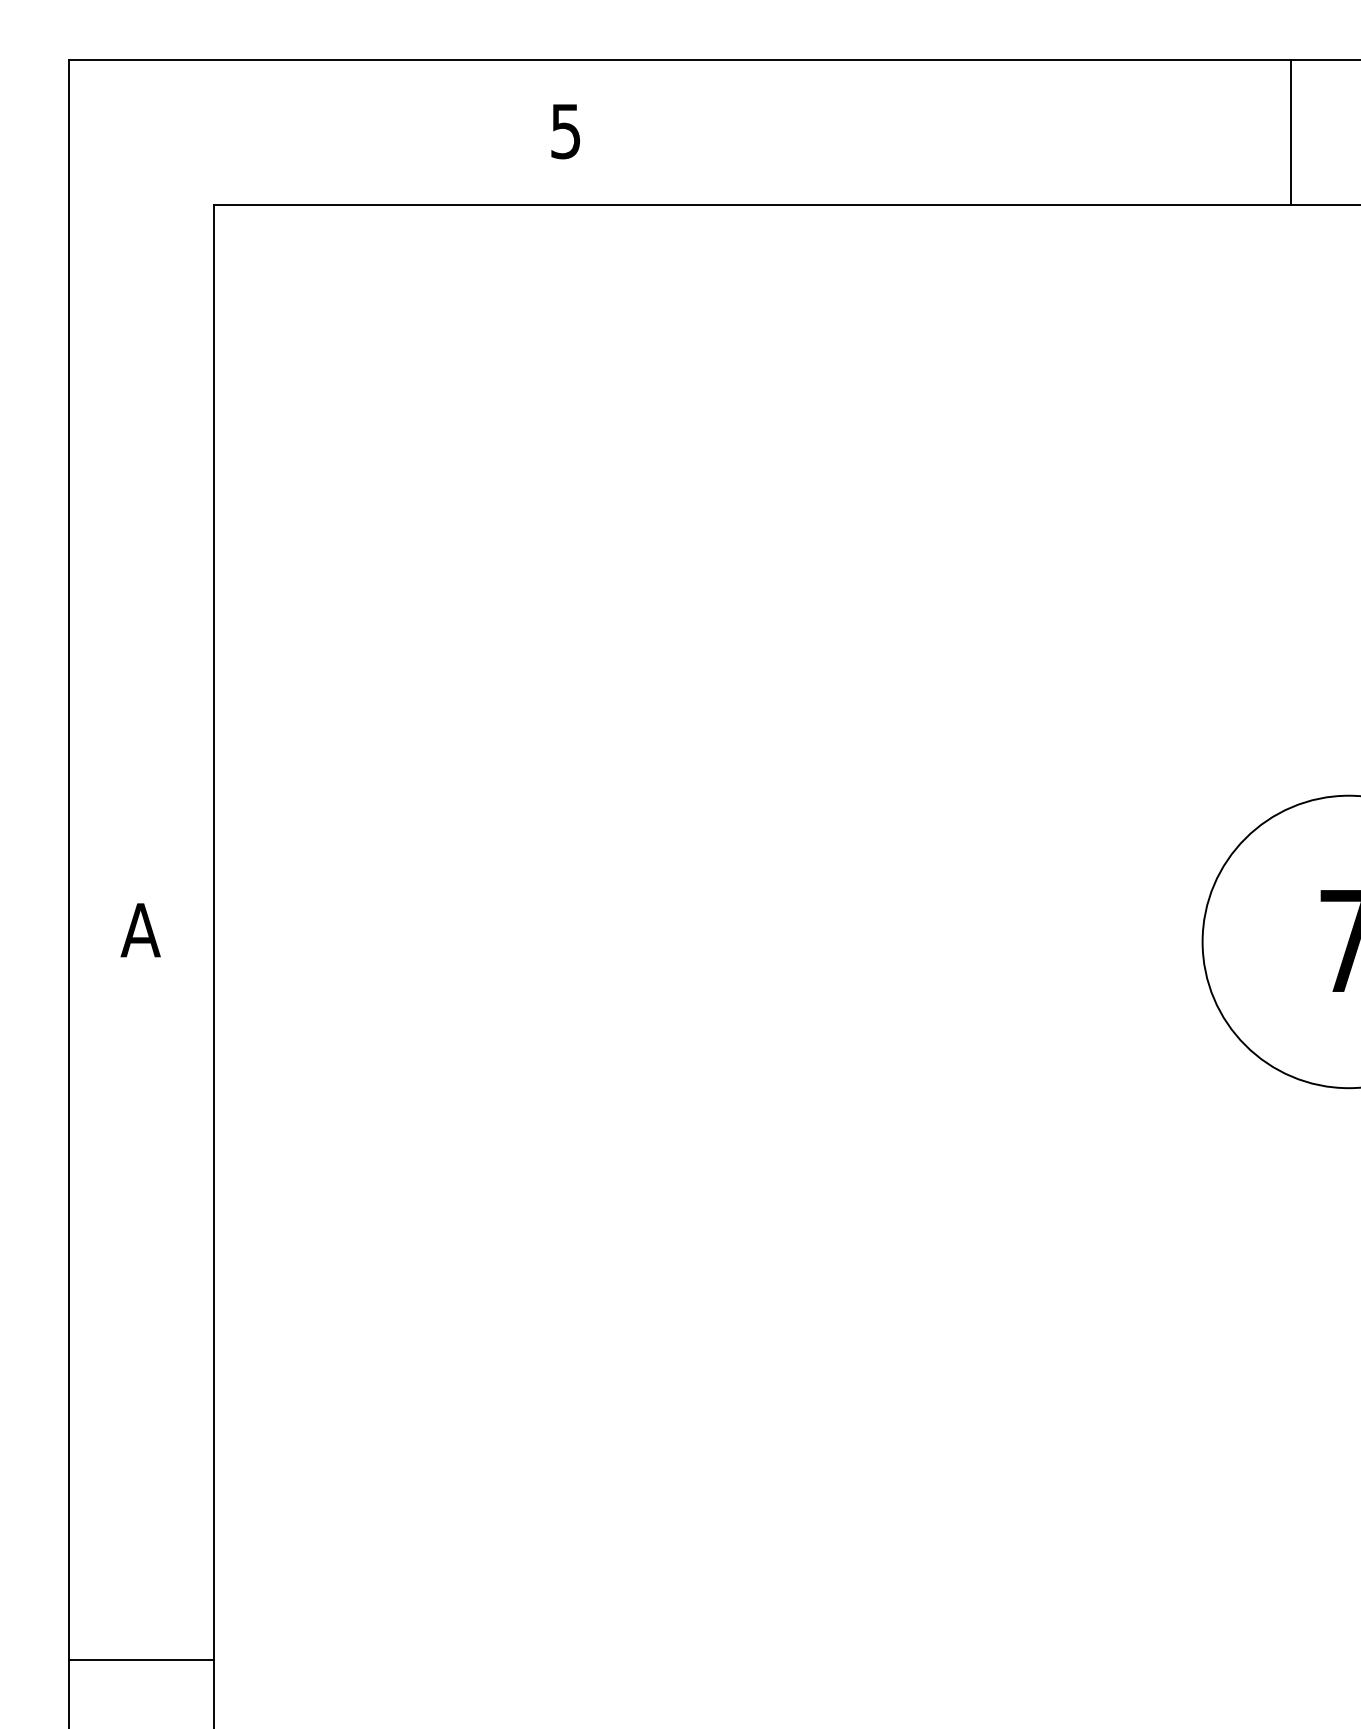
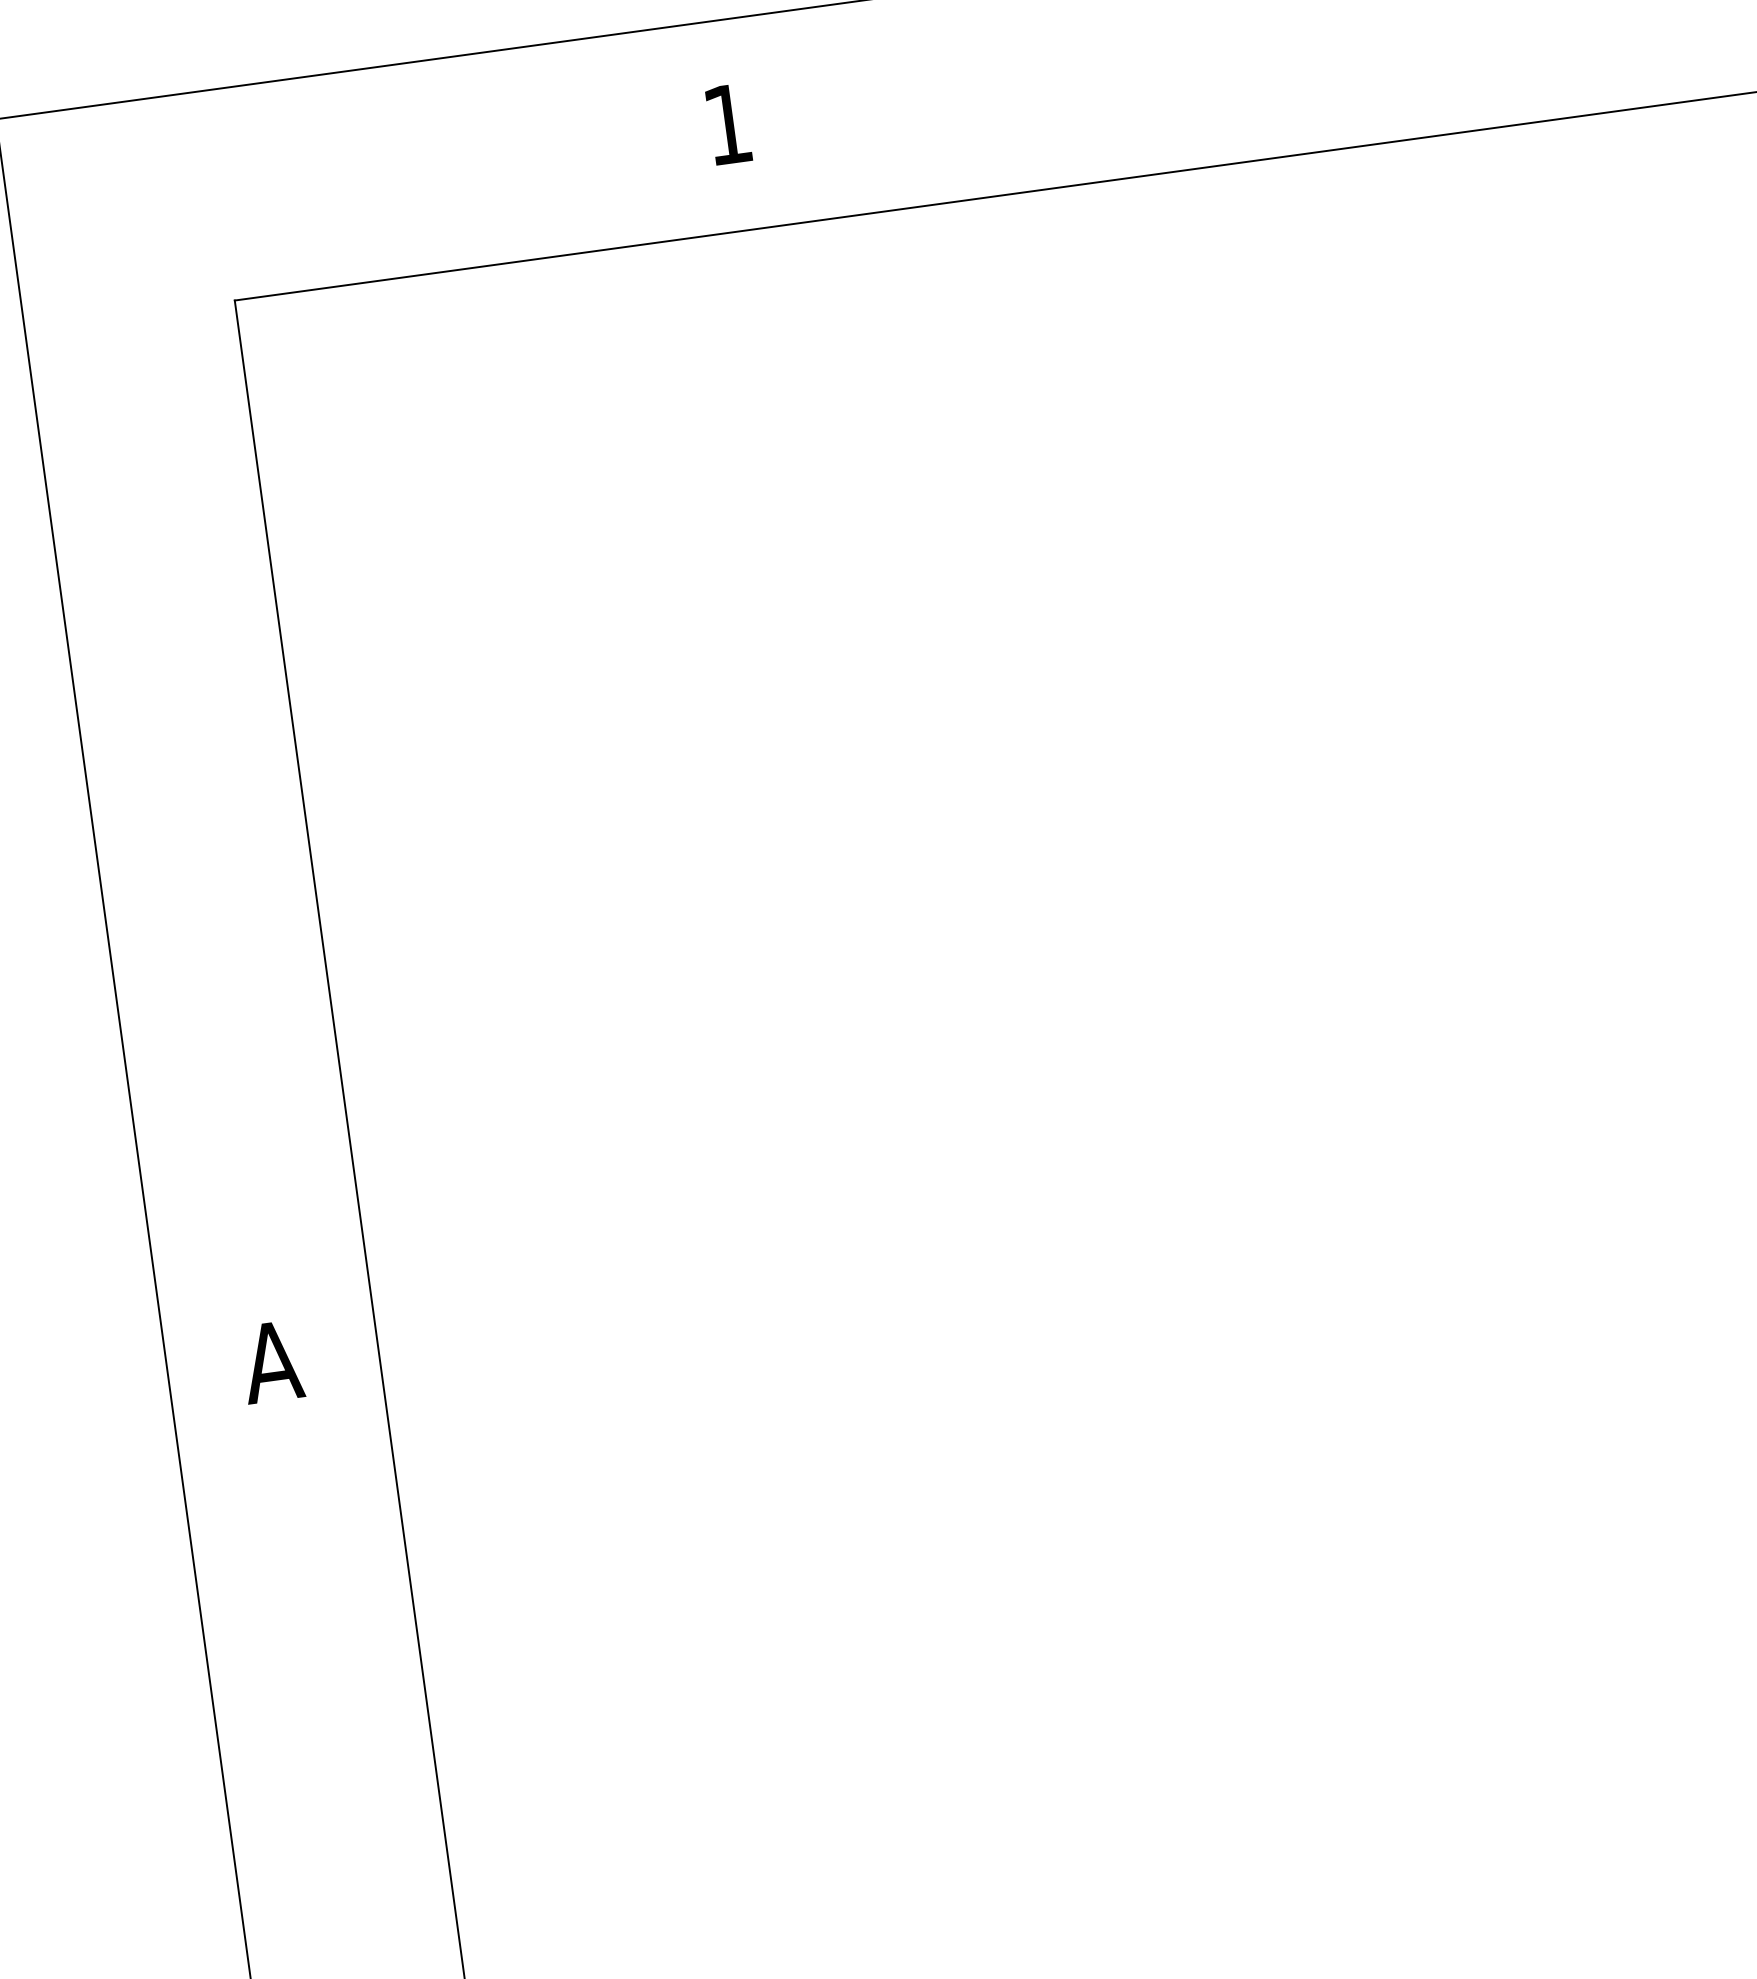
text: (565, 131) -> (727, 124), 5 -> 1

